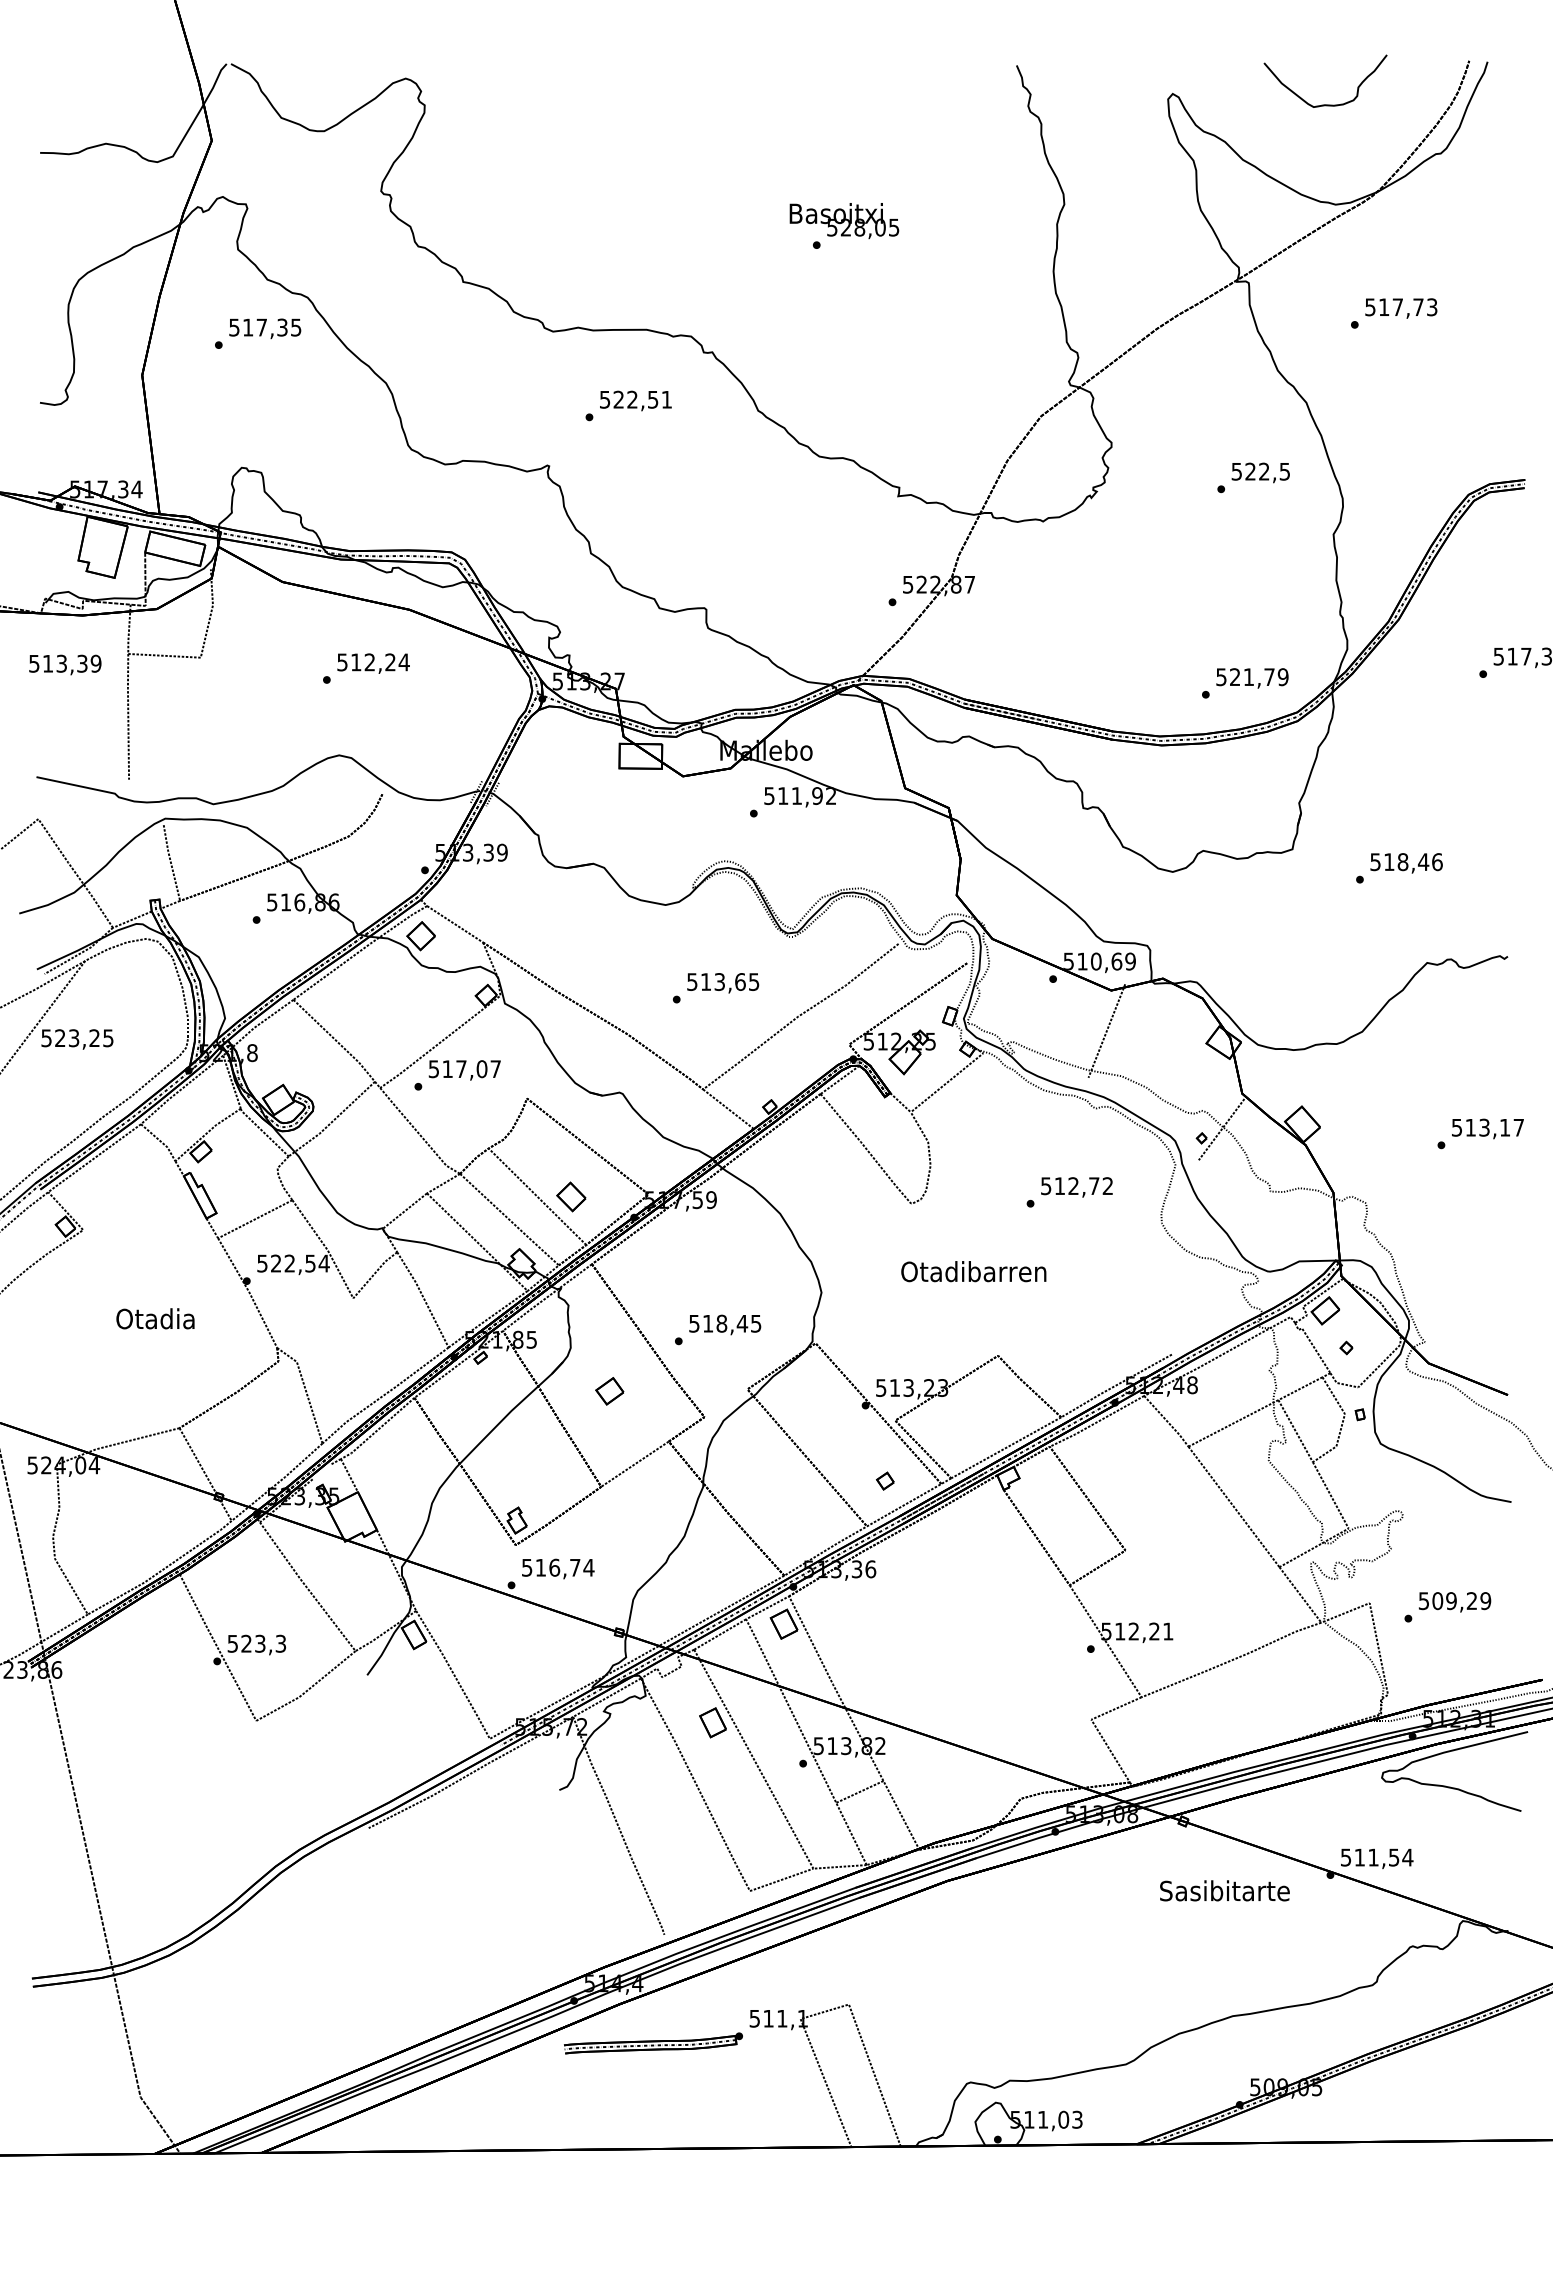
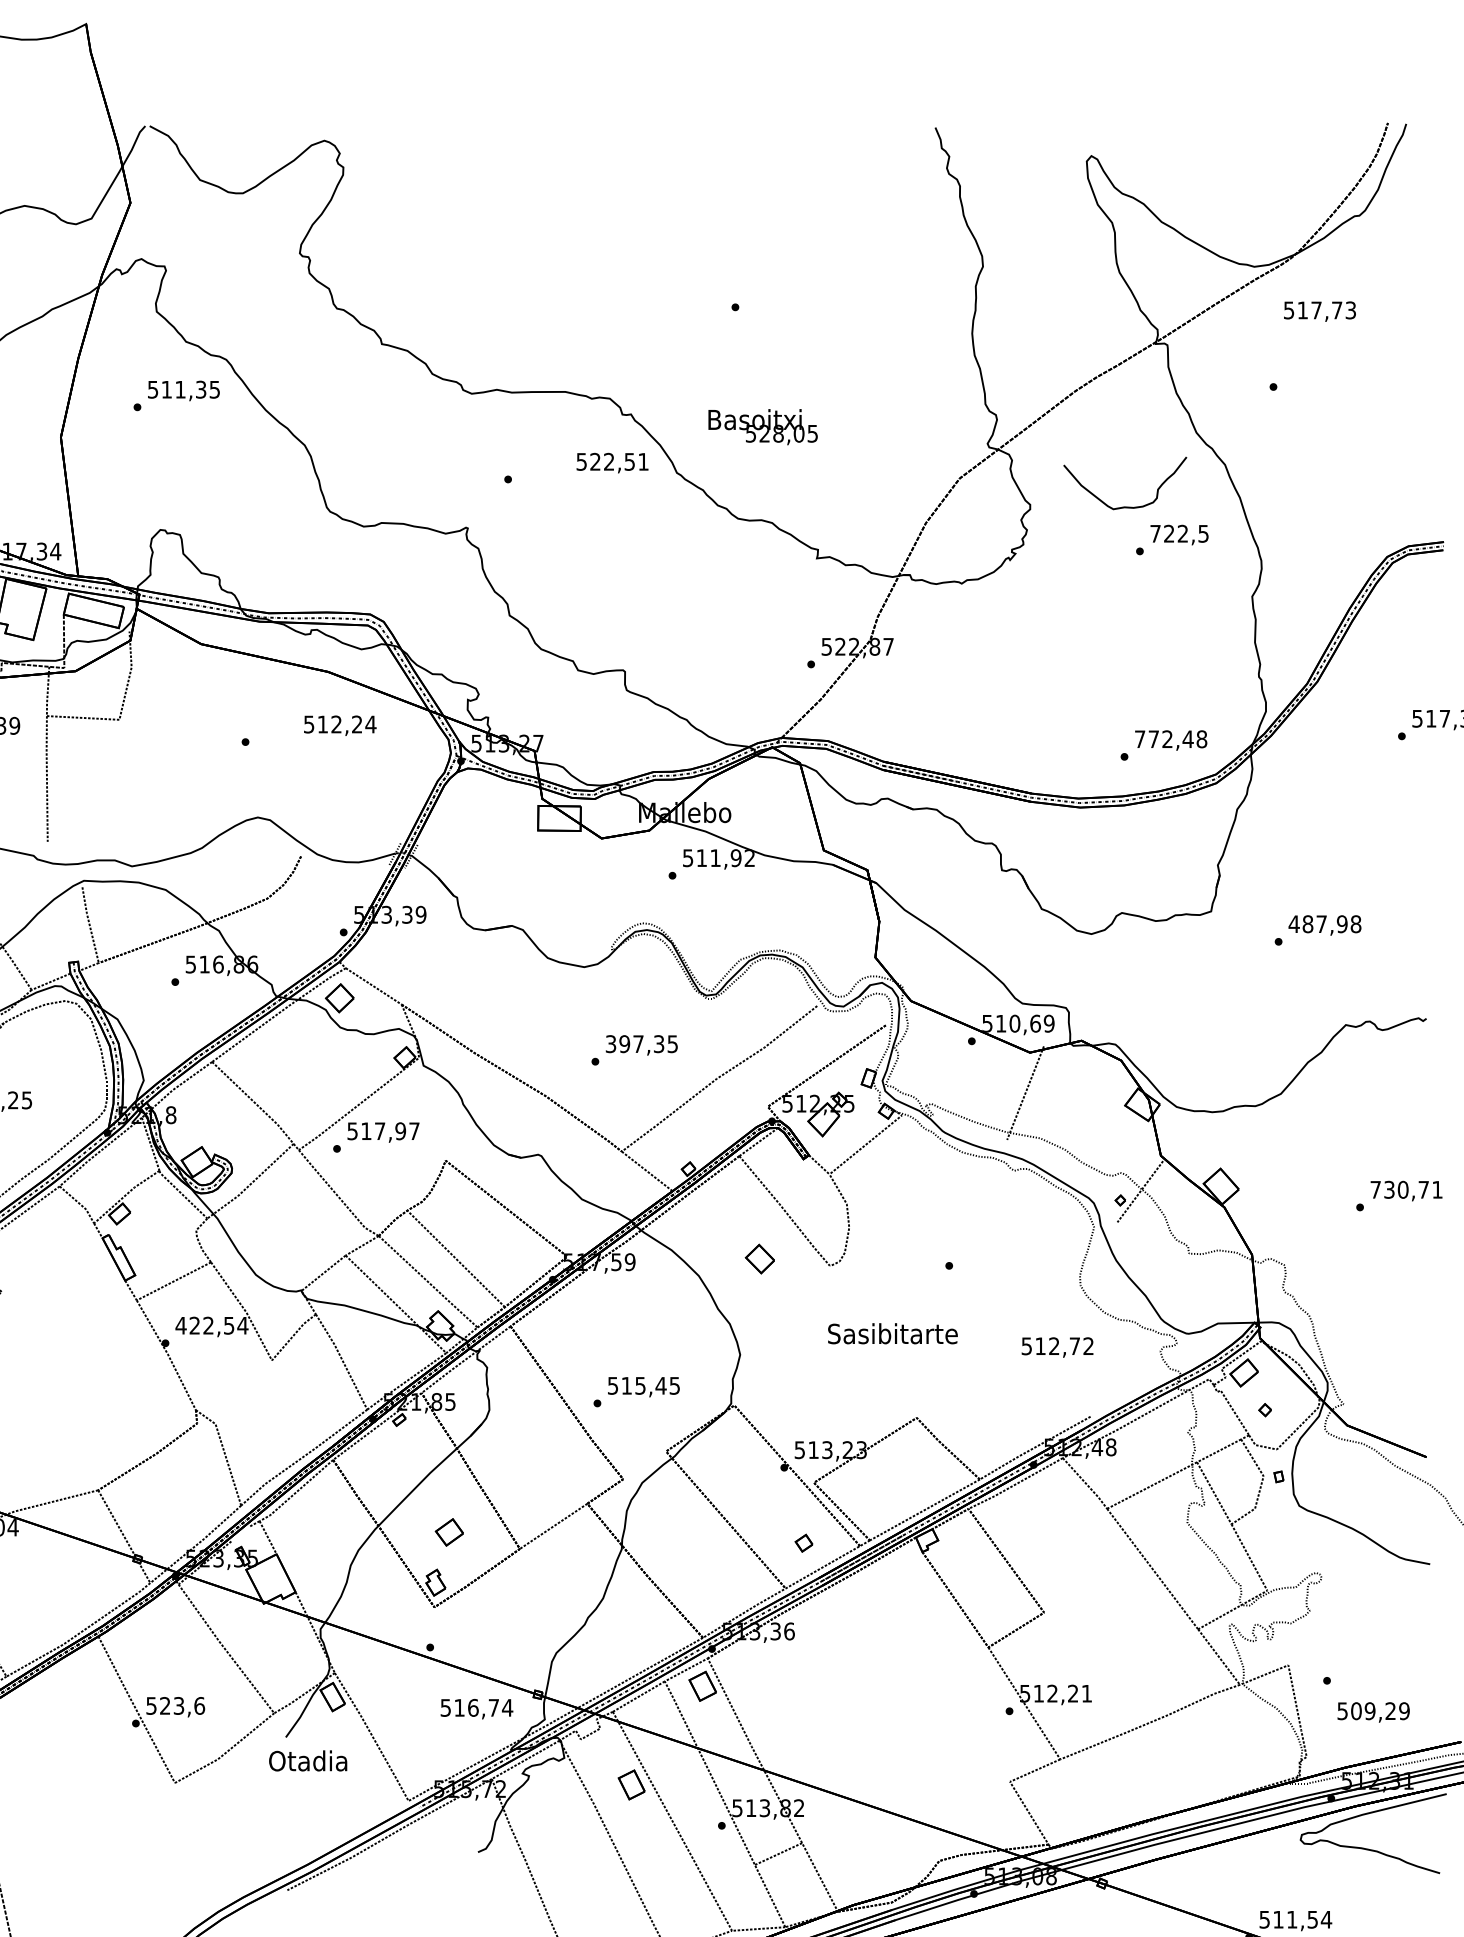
curve: (1325, 104) -> (1125, 506), moved
text: (844, 221) -> (763, 427), moved
text: (1401, 308) -> (1320, 311), moved
text: (261, 327) -> (180, 389), 517,35 -> 511,35
text: (635, 400) -> (612, 462), moved
text: (1236, 471) -> (1155, 533), 522,5 -> 722,5
text: (373, 663) -> (340, 725), moved
text: (1252, 677) -> (1171, 739), 521,79 -> 772,48
text: (1405, 862) -> (1324, 924), 518,46 -> 487,98
text: (716, 981) -> (635, 1043), 513,65 -> 397,35
text: (481, 1069) -> (400, 1131), 517,07 -> 517,97
text: (1487, 1127) -> (1406, 1189), 513,17 -> 730,71
text: (1076, 1187) -> (1057, 1347), moved
part: (571, 1196) -> (760, 1258), moved
text: (262, 1263) -> (181, 1325), 522,54 -> 422,54
text: (973, 1271) -> (892, 1333), Otadibarren -> Sasibitarte
text: (155, 1318) -> (308, 1760), moved
text: (721, 1323) -> (640, 1385), 518,45 -> 515,45
part: (609, 1391) -> (449, 1532), moved
text: (558, 1568) -> (477, 1708), moved
text: (1455, 1602) -> (1374, 1712), moved
text: (280, 1643) -> (199, 1705), 523,3 -> 523,6

